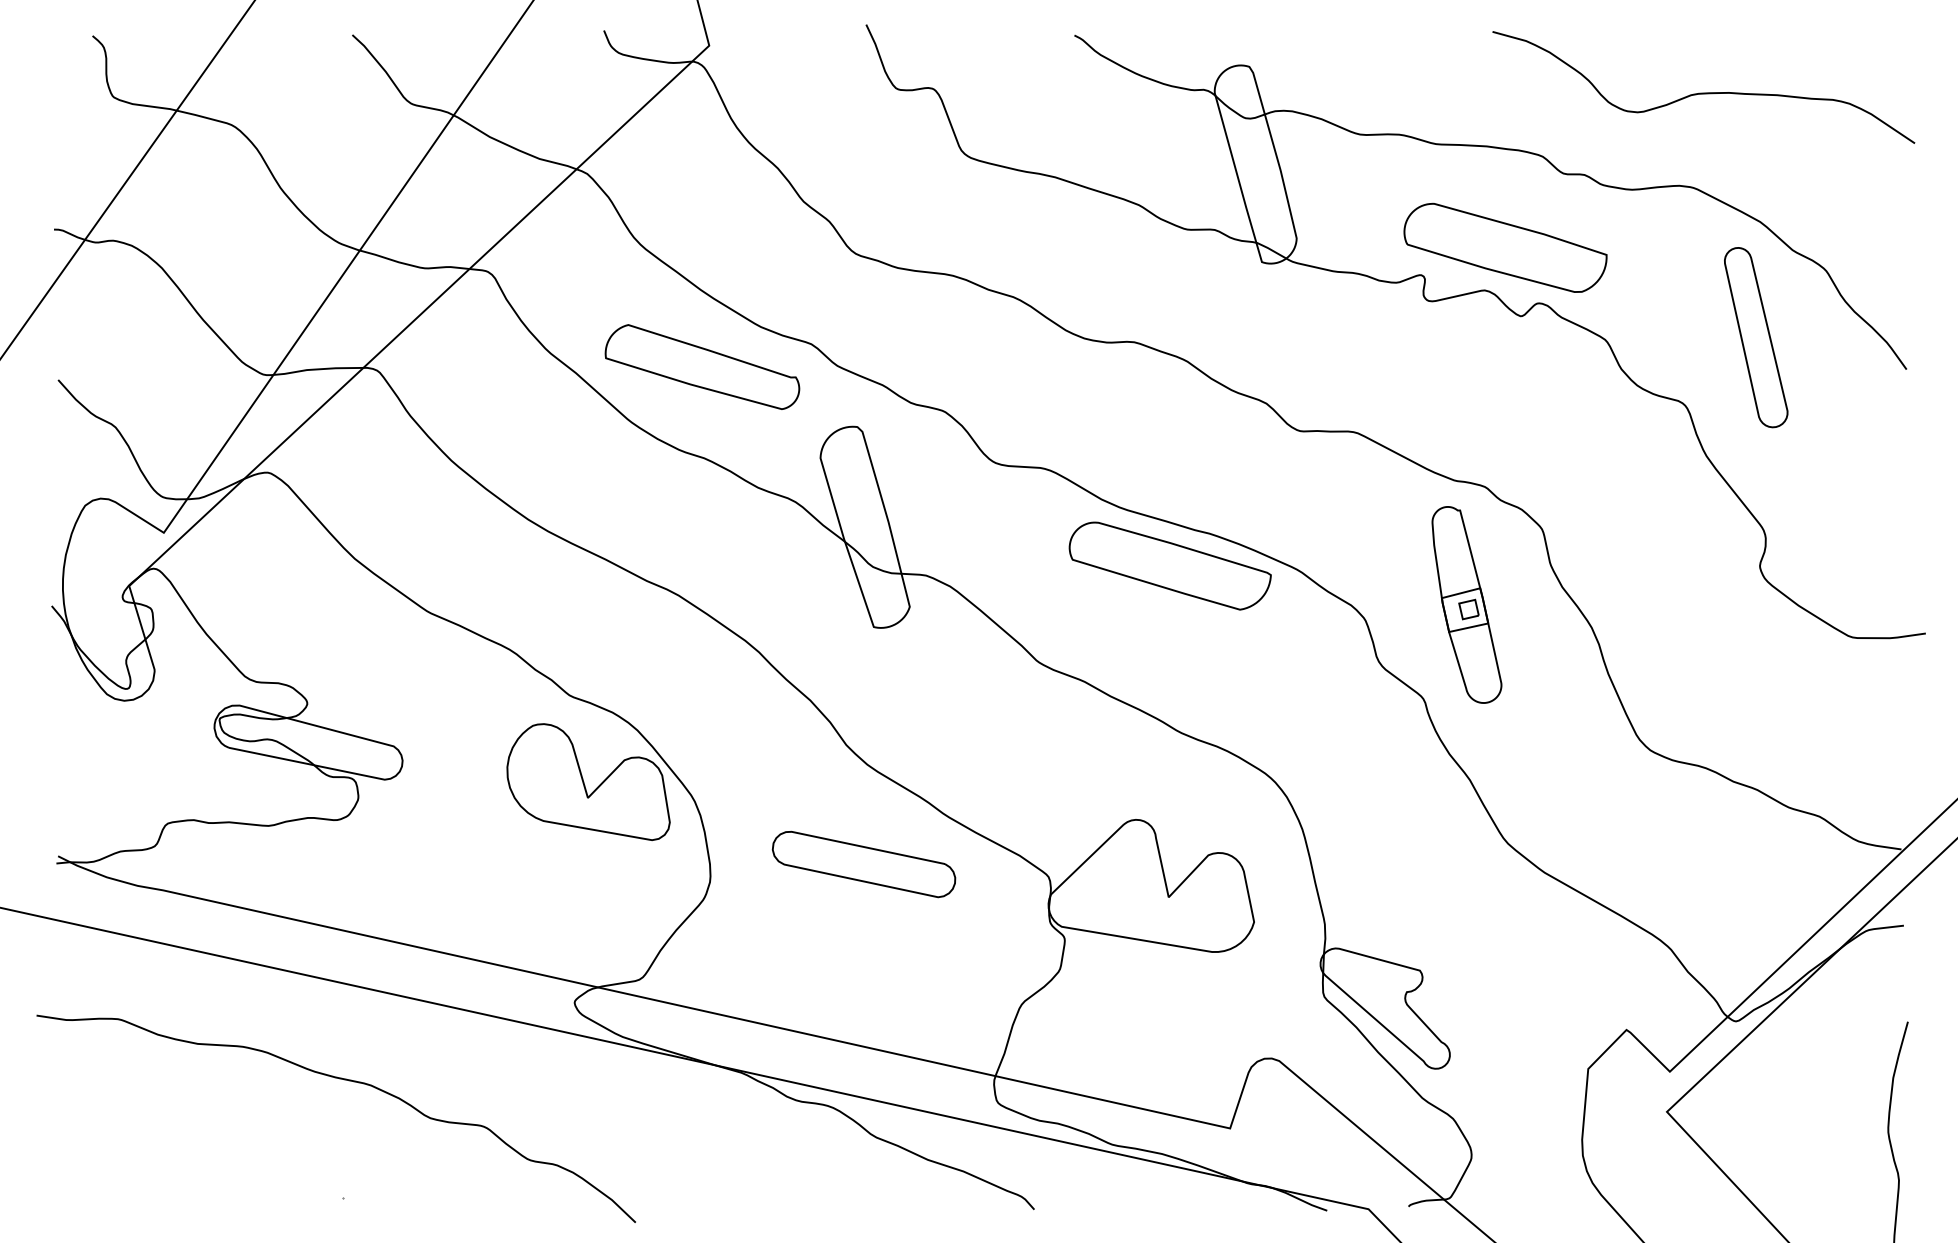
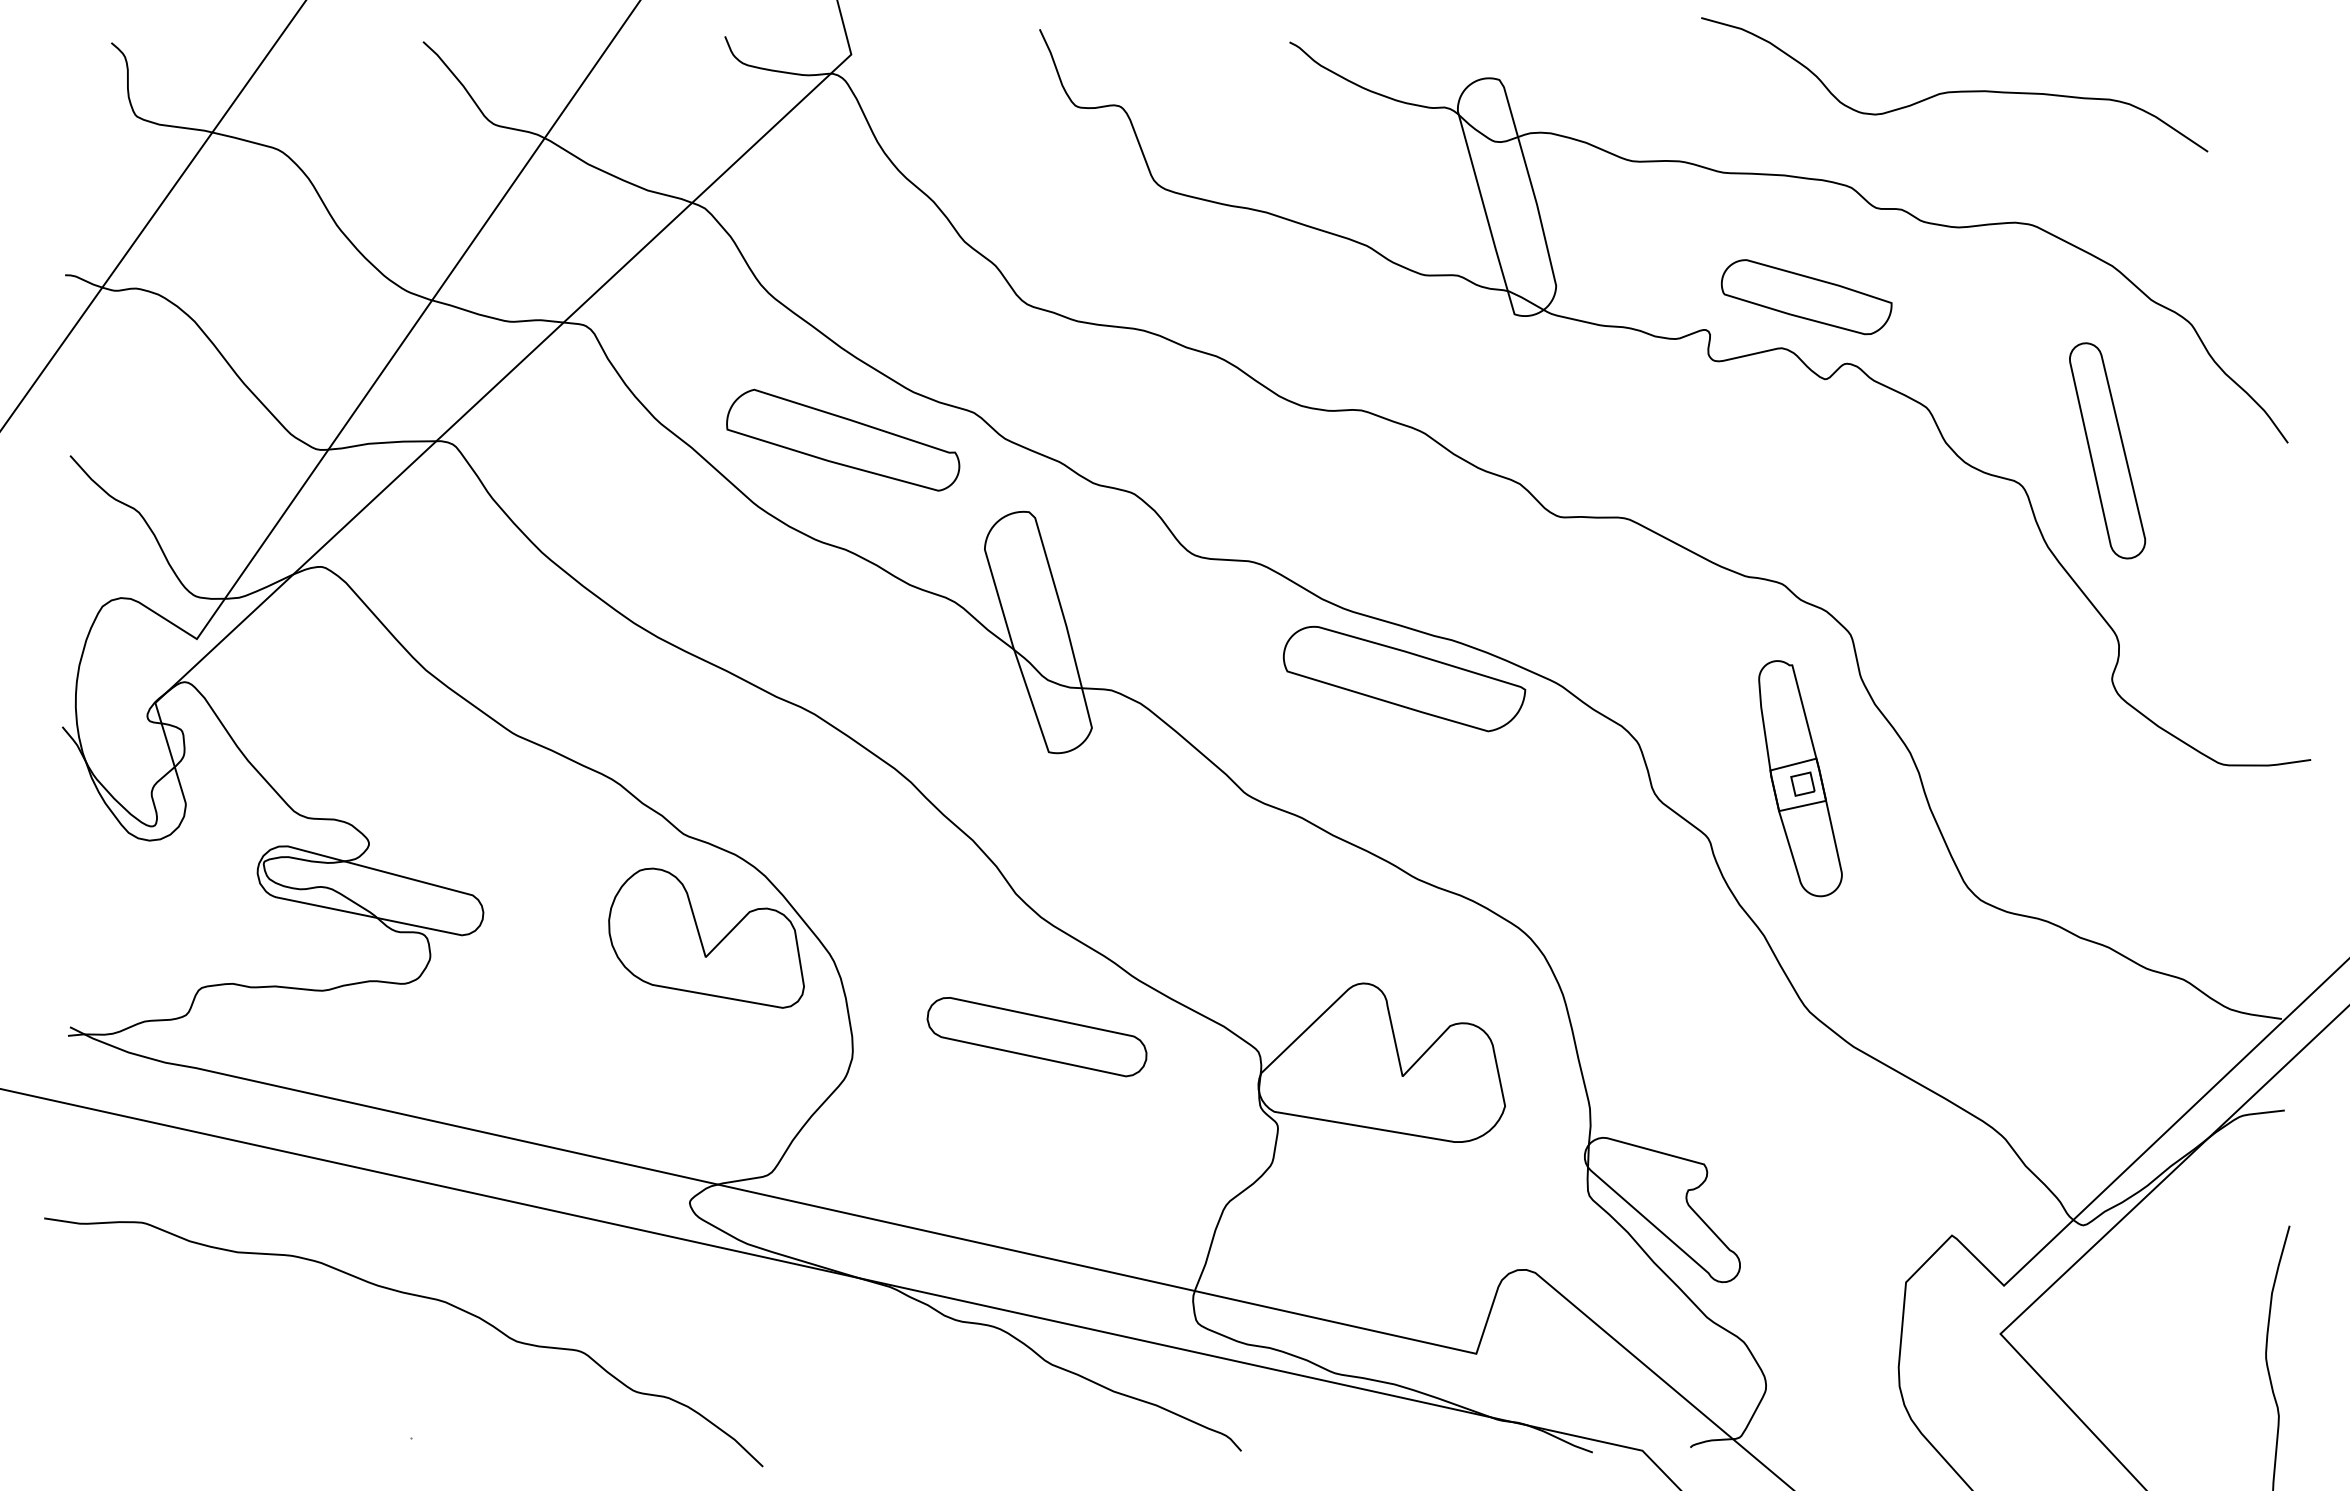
curve: (1703, 93) -> (1954, 91), moved
part: (1505, 247) -> (1806, 296), size x0.7
part: (1756, 337) -> (2107, 450), moved
part: (1466, 604) -> (1800, 778), moved

